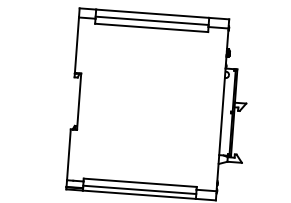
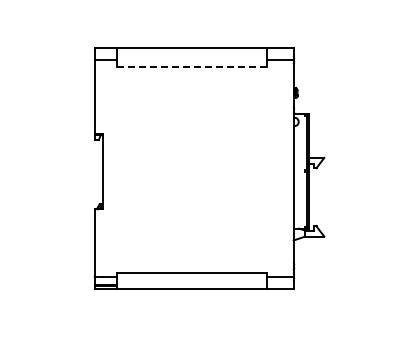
line: (151, 20) -> (191, 57), removed
line: (151, 28) -> (191, 67), solid -> dashed
line: (139, 189) -> (191, 282), removed

